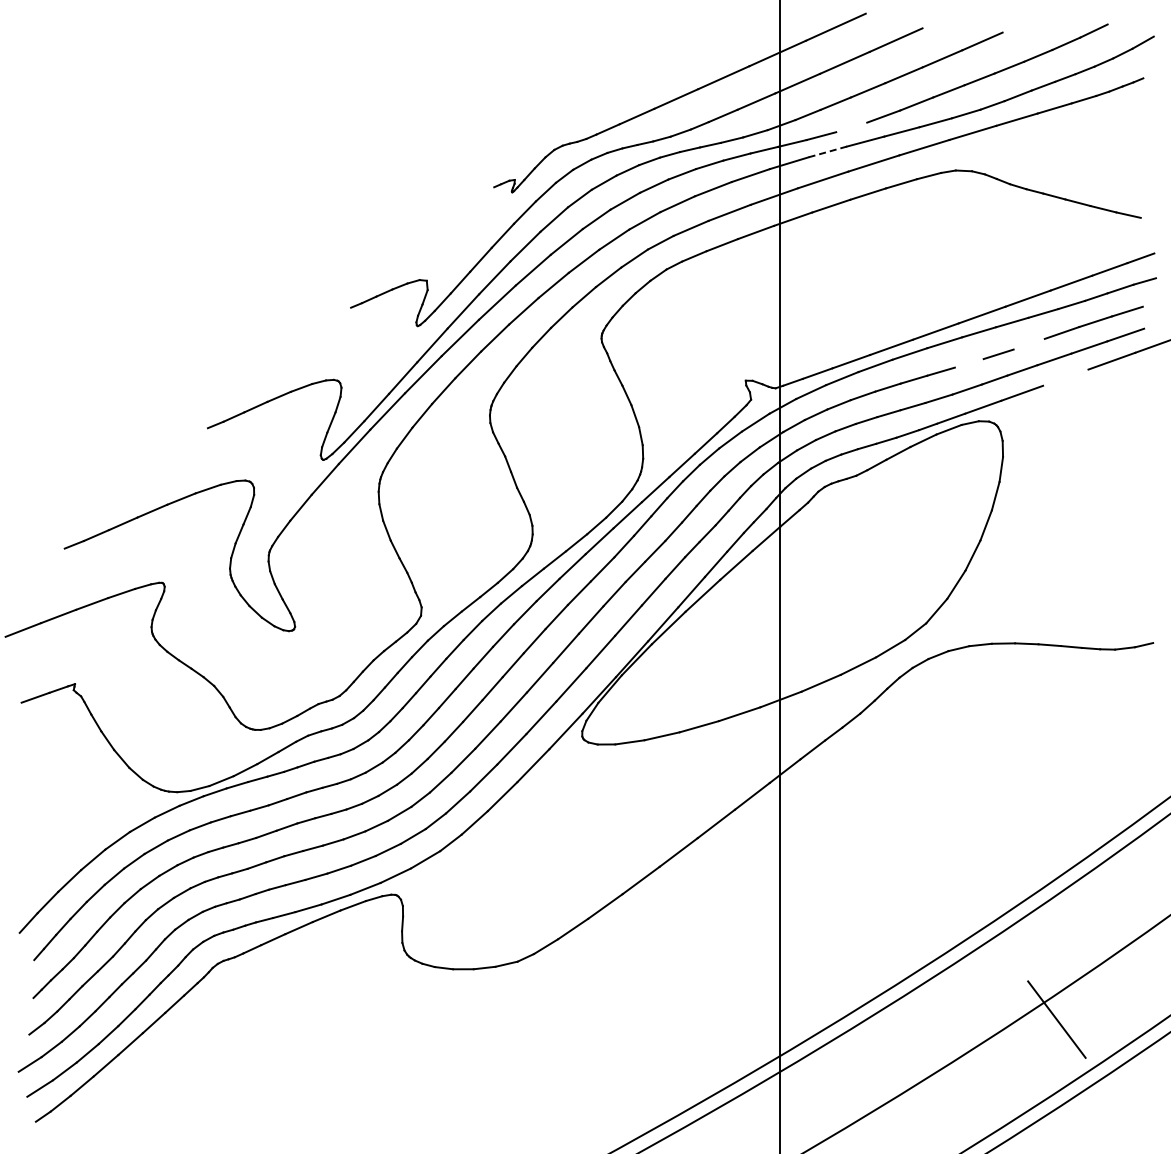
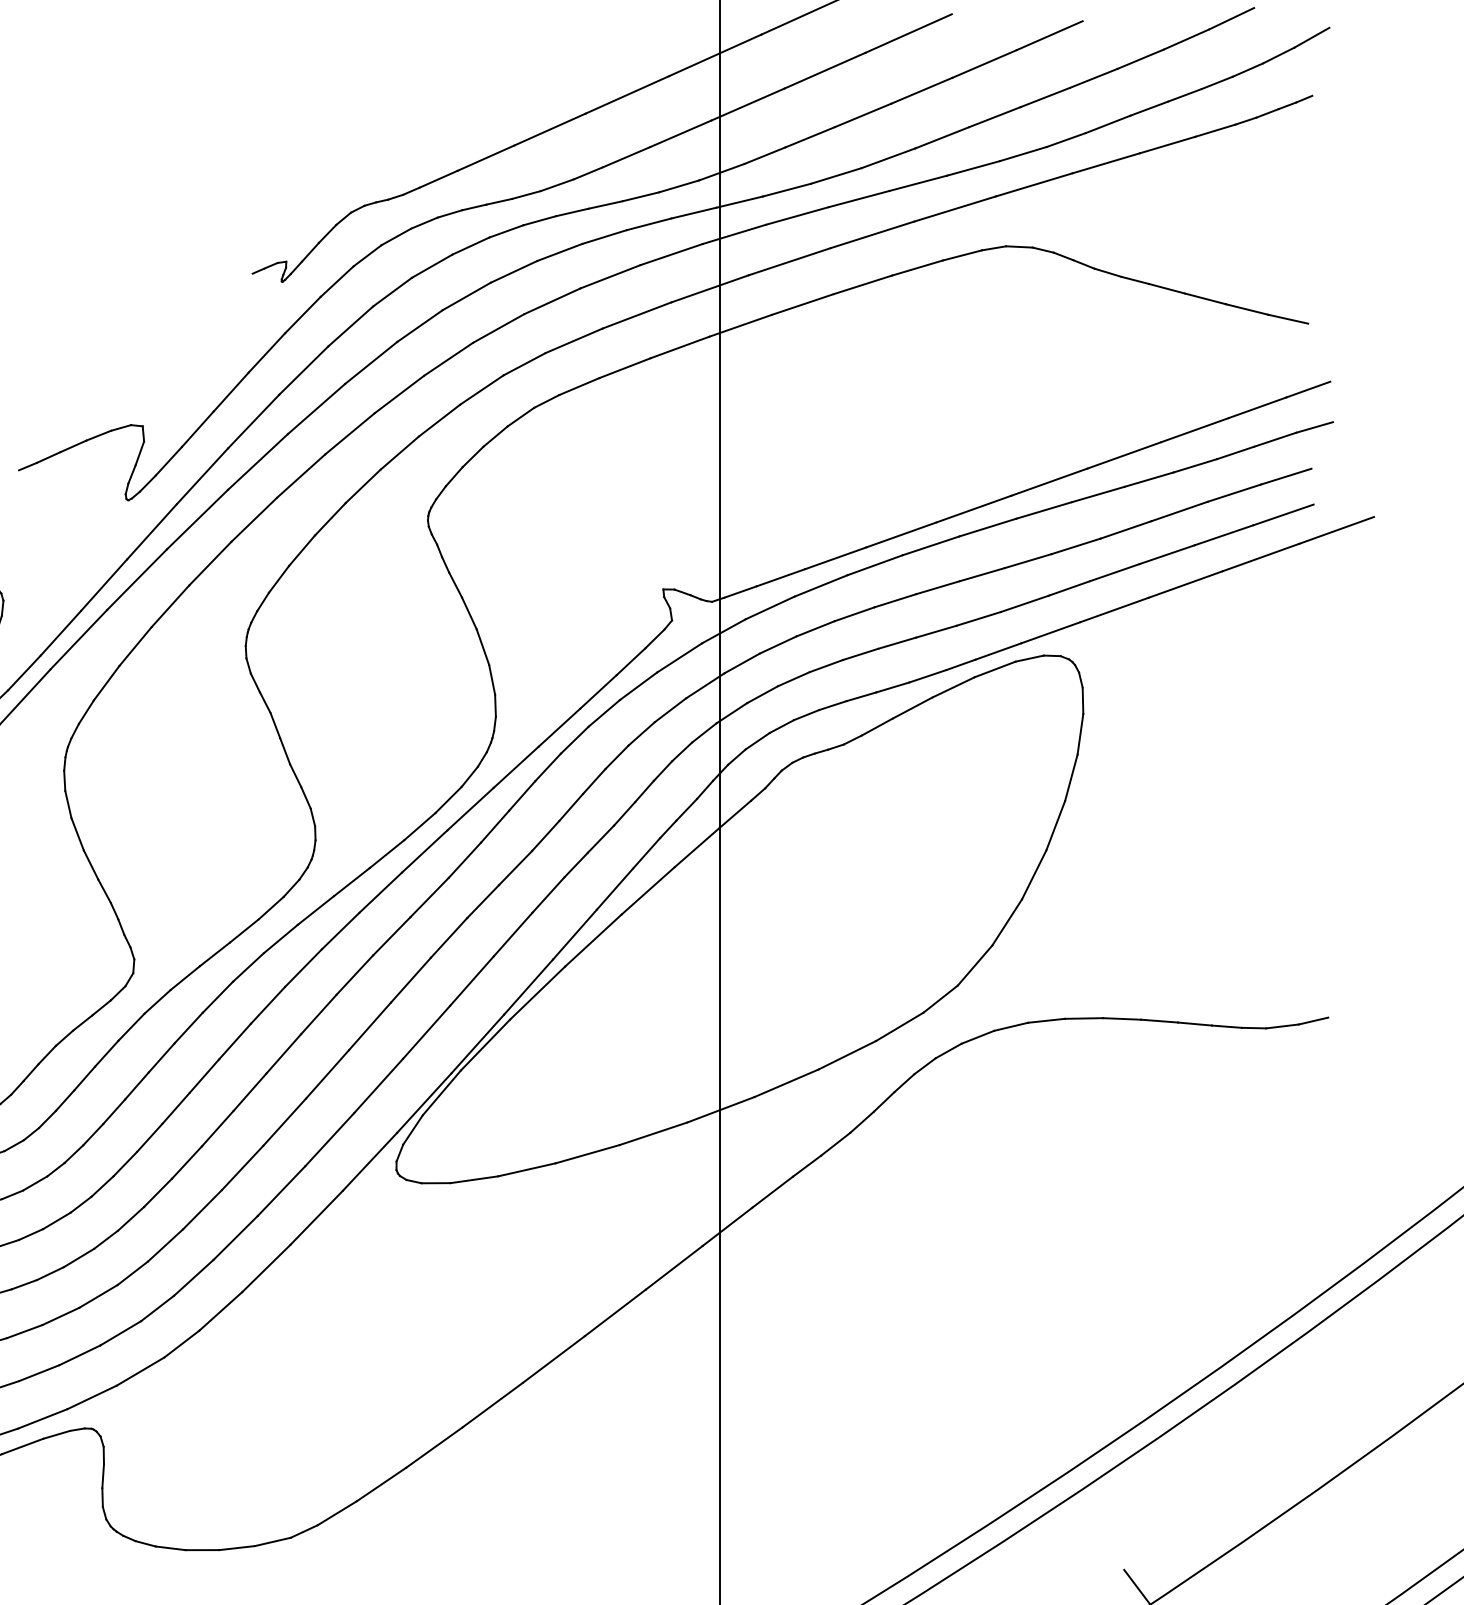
line: (851, 127) -> (835, 176), added
line: (827, 151) -> (796, 215), dashed -> solid
line: (1028, 343) -> (1124, 528), added
line: (968, 363) -> (1026, 561), added
line: (1065, 377) -> (1185, 584), added

